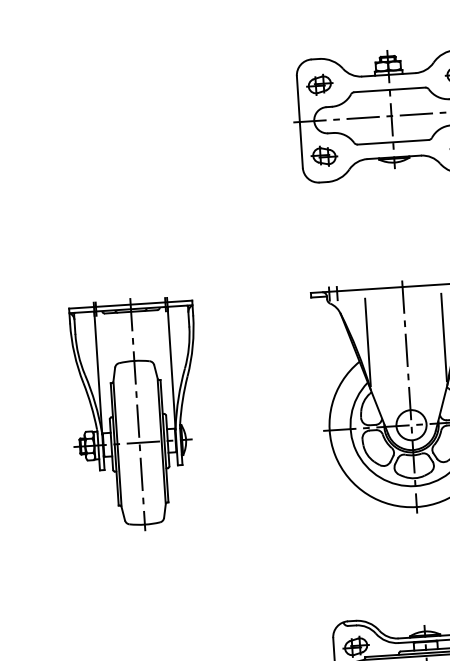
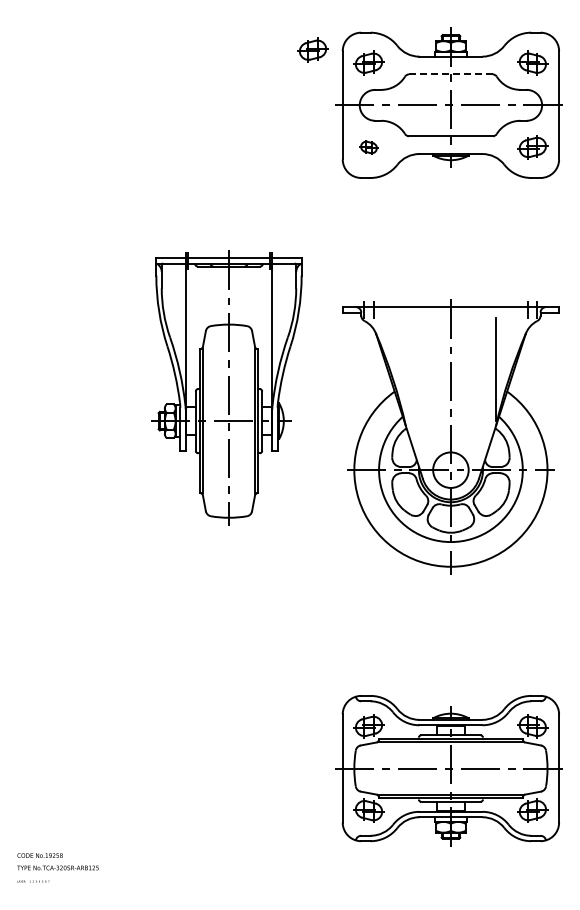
part: (271, 76) -> (312, 49), added
line: (389, 89) -> (450, 74), solid -> dashed
part: (324, 156) -> (368, 147), size x0.6
line: (368, 342) -> (406, 369), removed
part: (135, 414) -> (226, 387), moved

